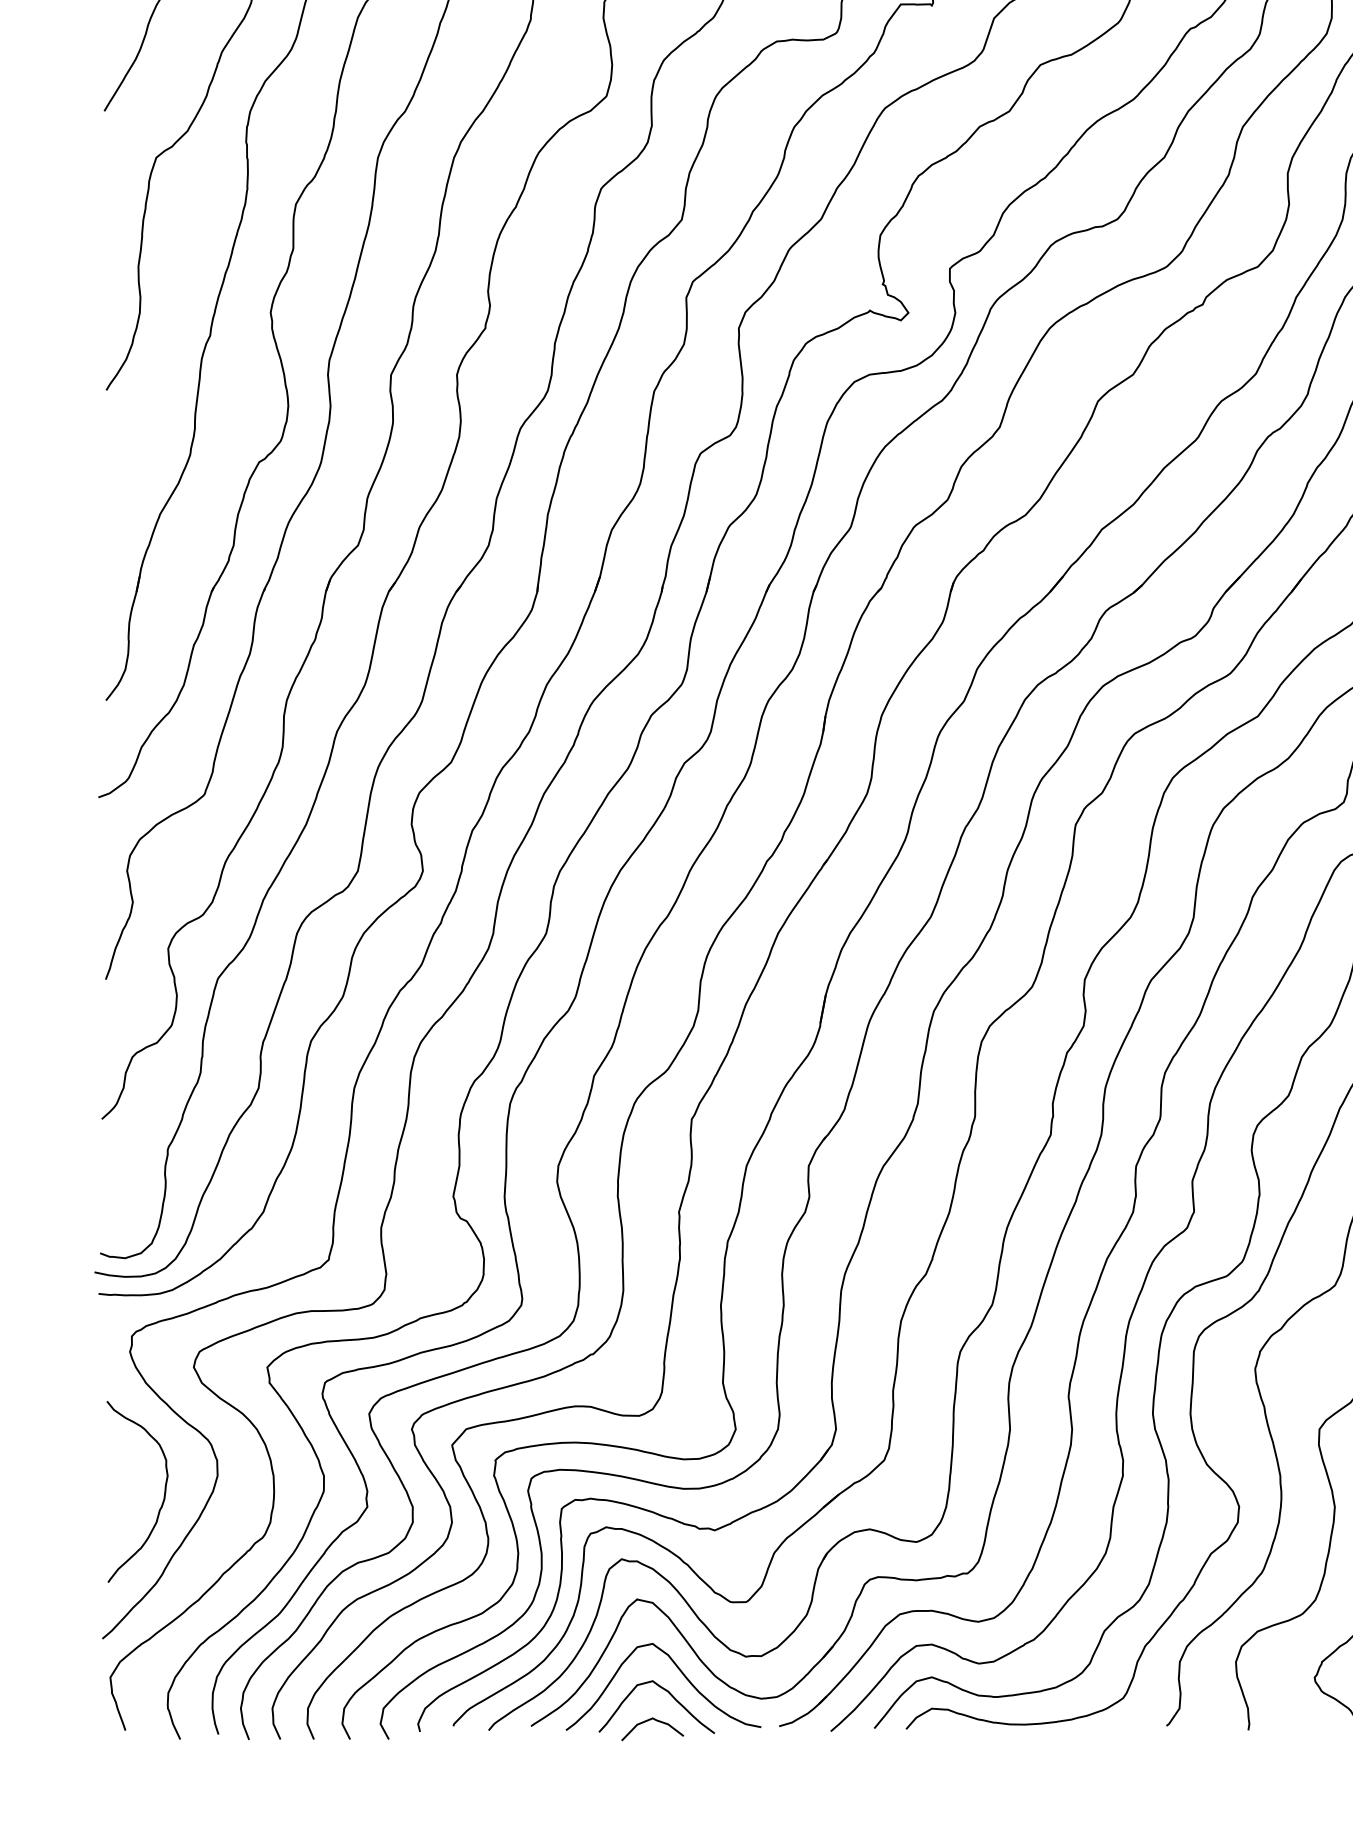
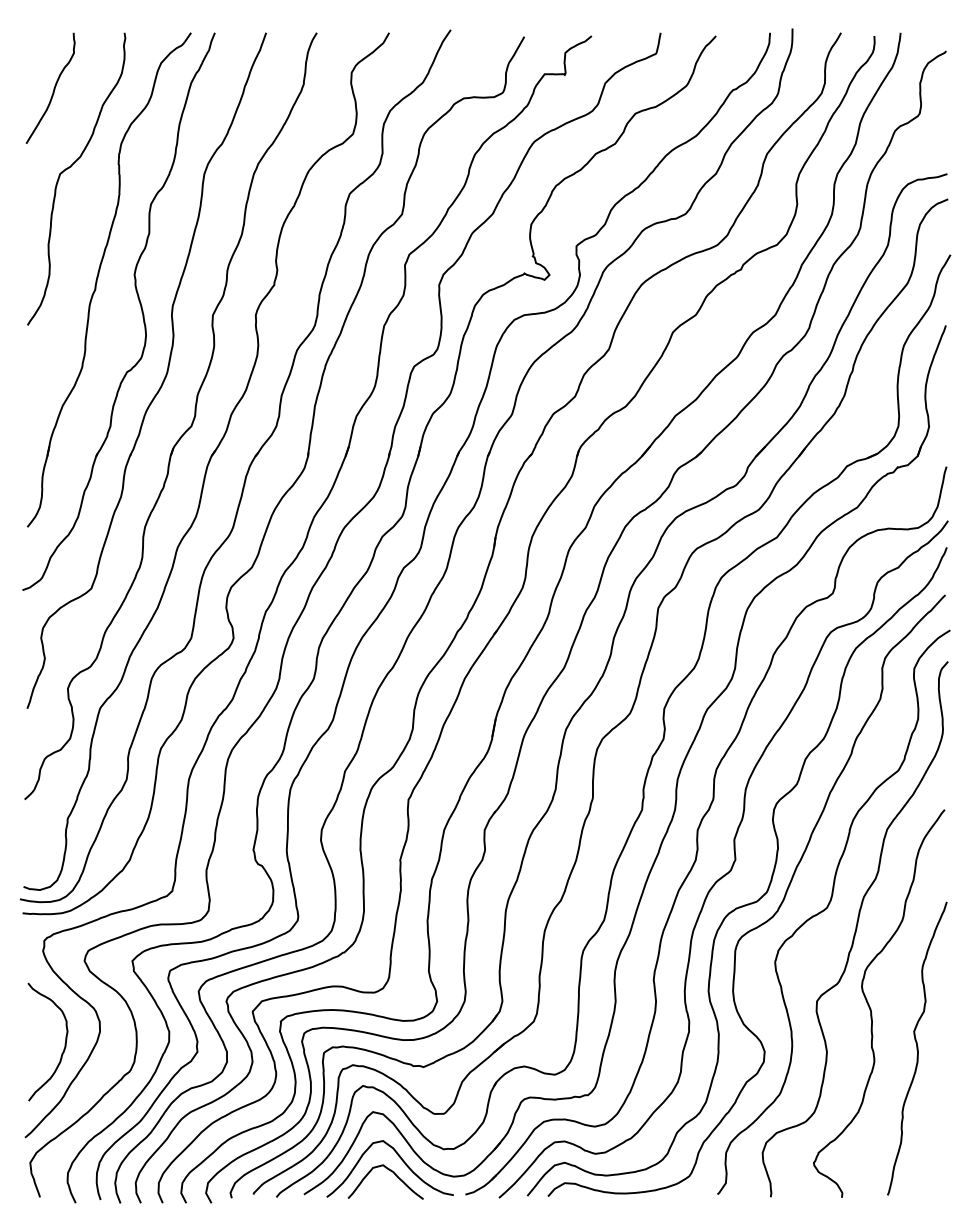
curve: (650, 1721) -> (381, 1191), removed

